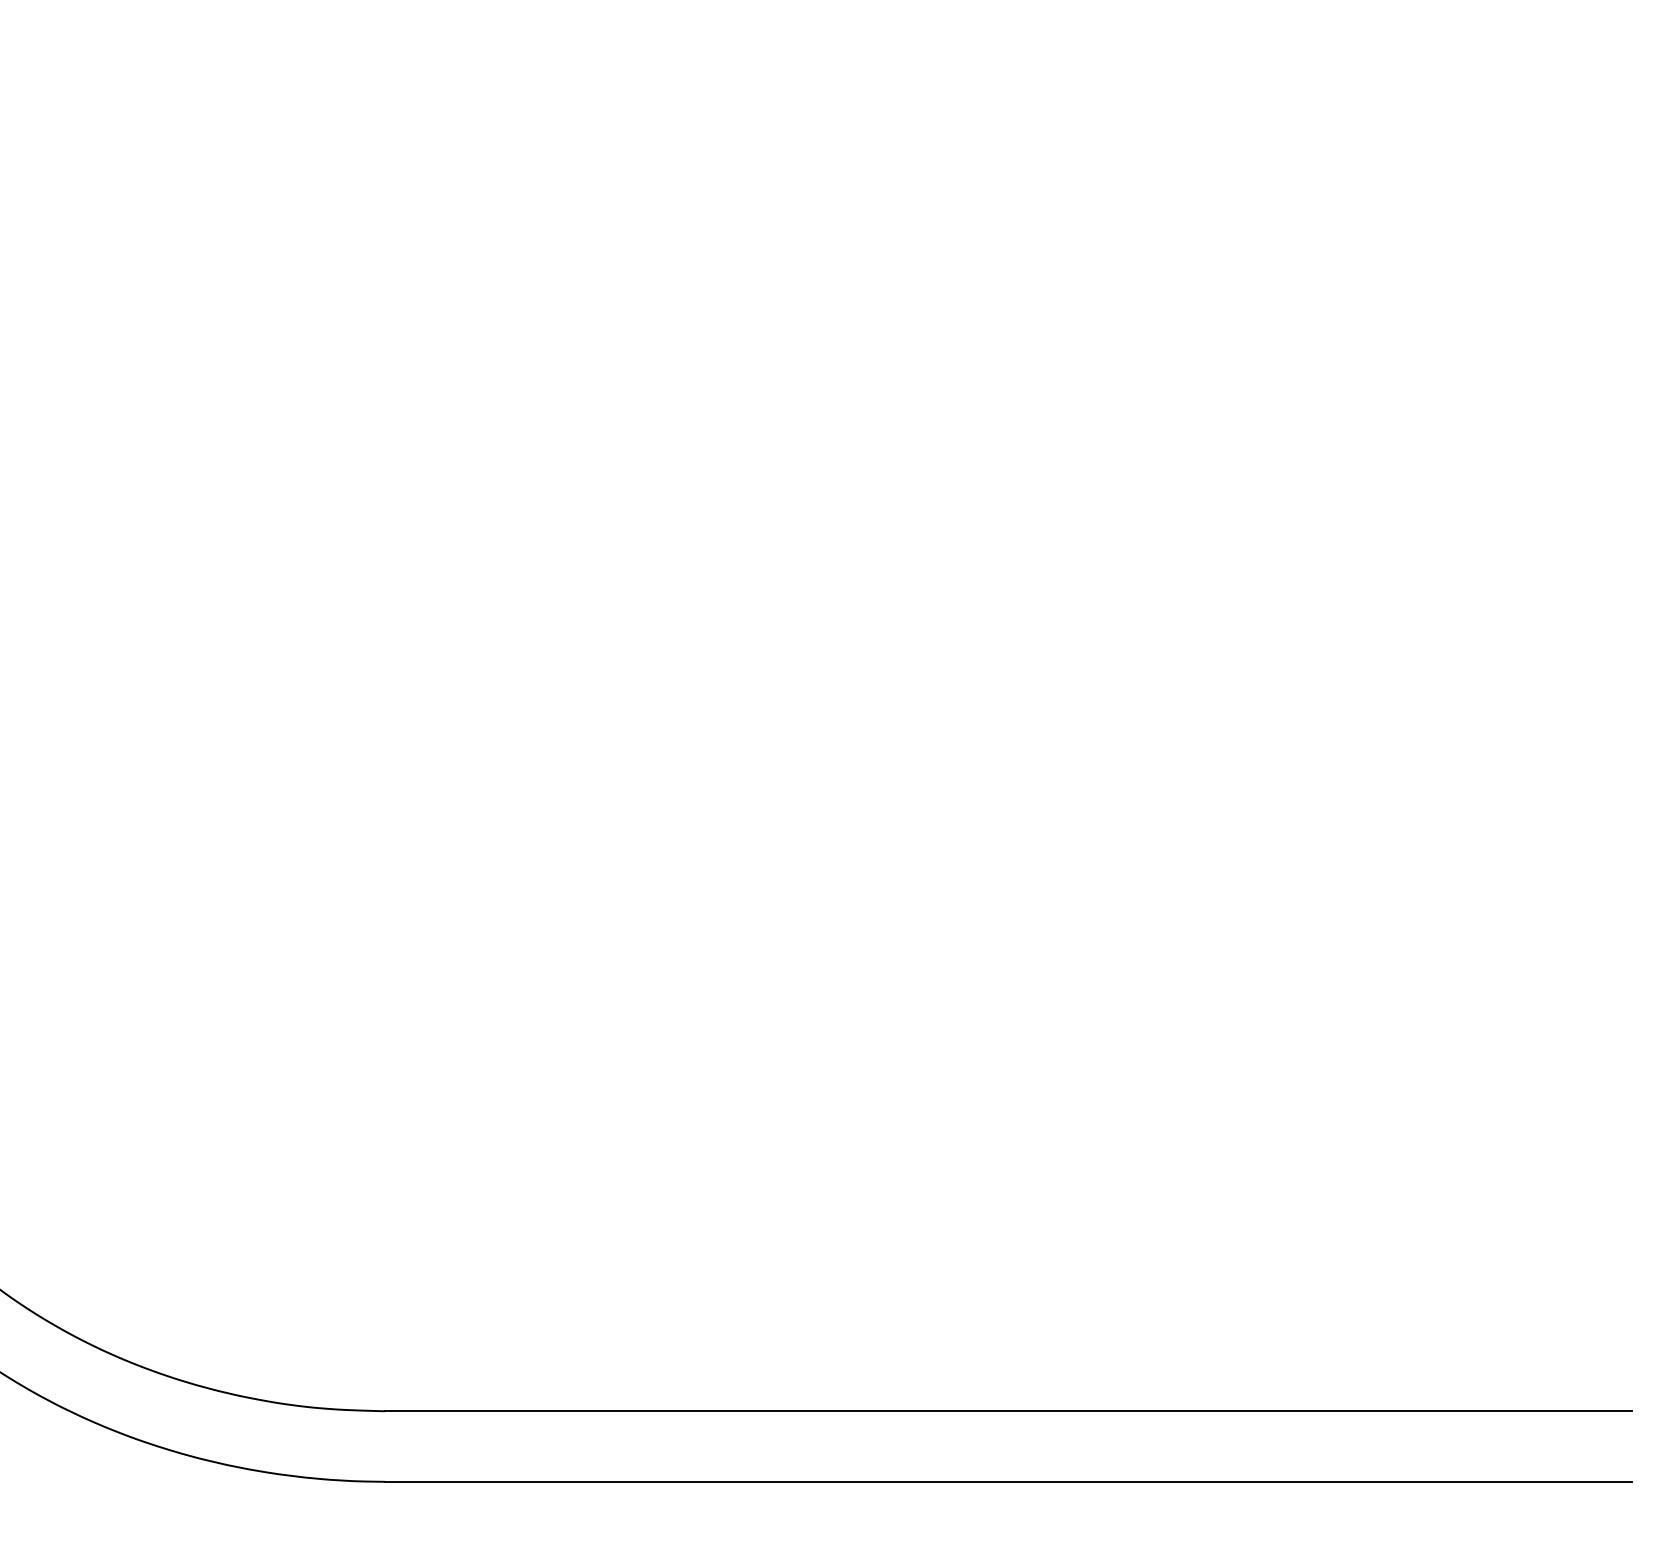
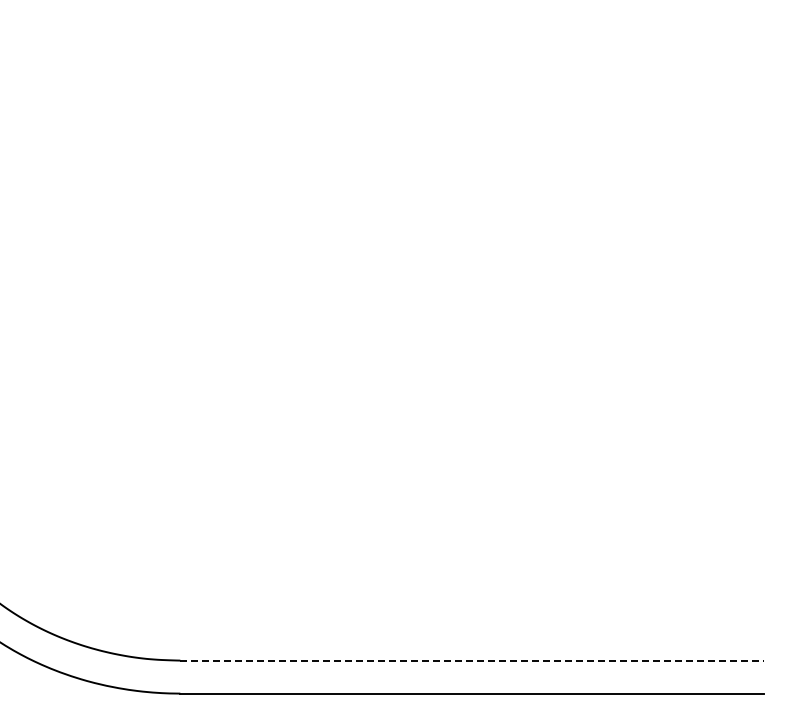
line: (1009, 1411) -> (472, 660), solid -> dashed

